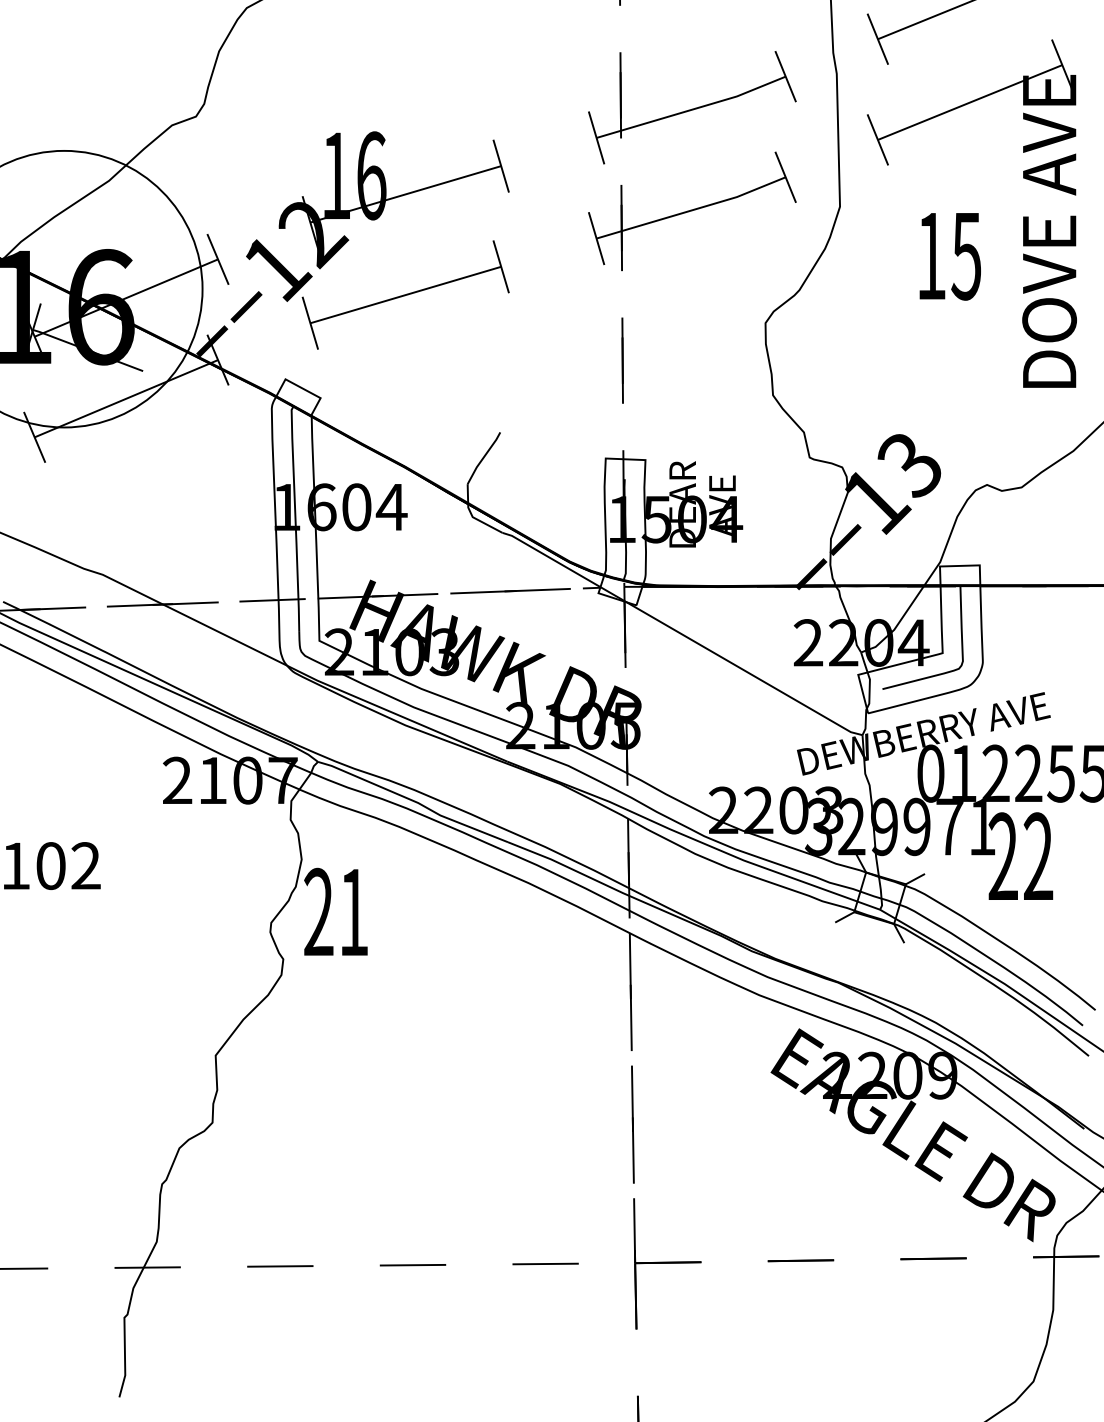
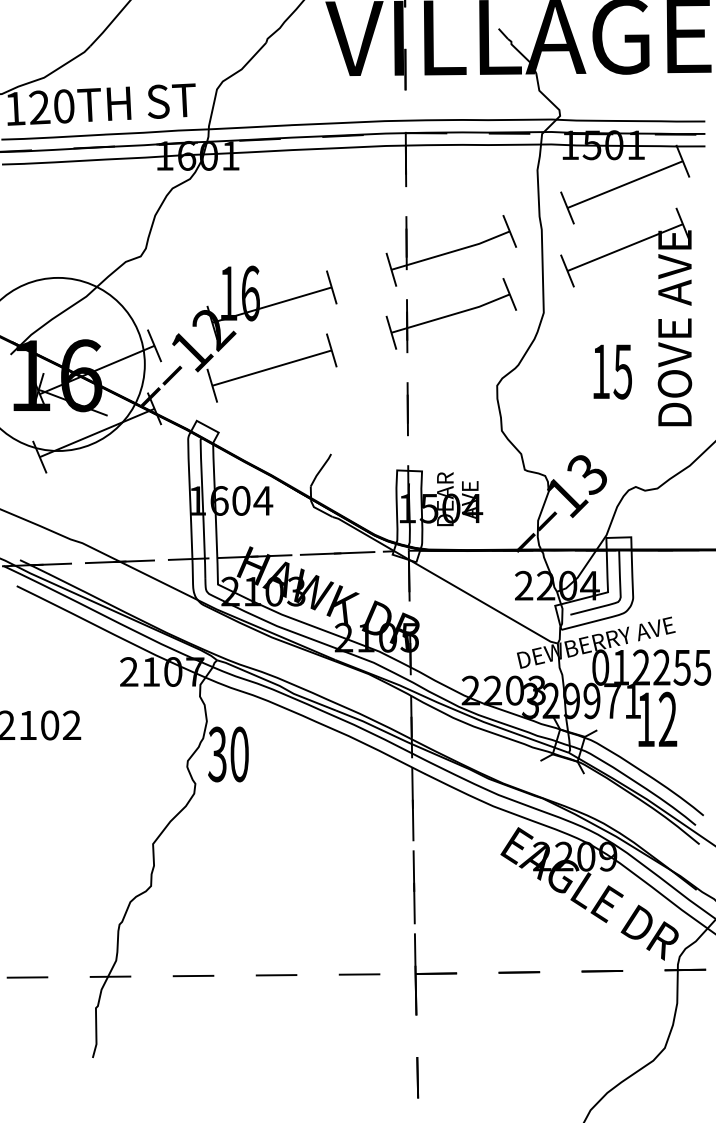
text: (949, 255) -> (612, 371), moved
text: (1002, 854) -> (645, 718), 22 -> 12
text: (336, 912) -> (228, 754), 21 -> 30

